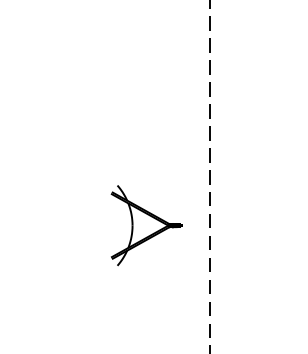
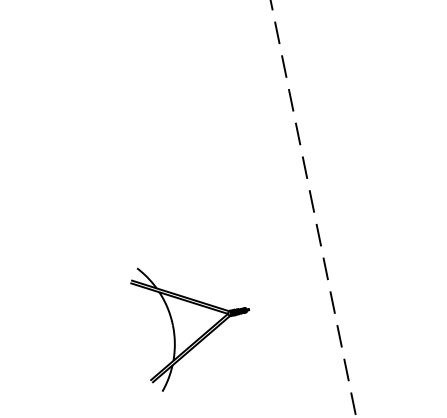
part: (146, 225) -> (194, 320), moved

